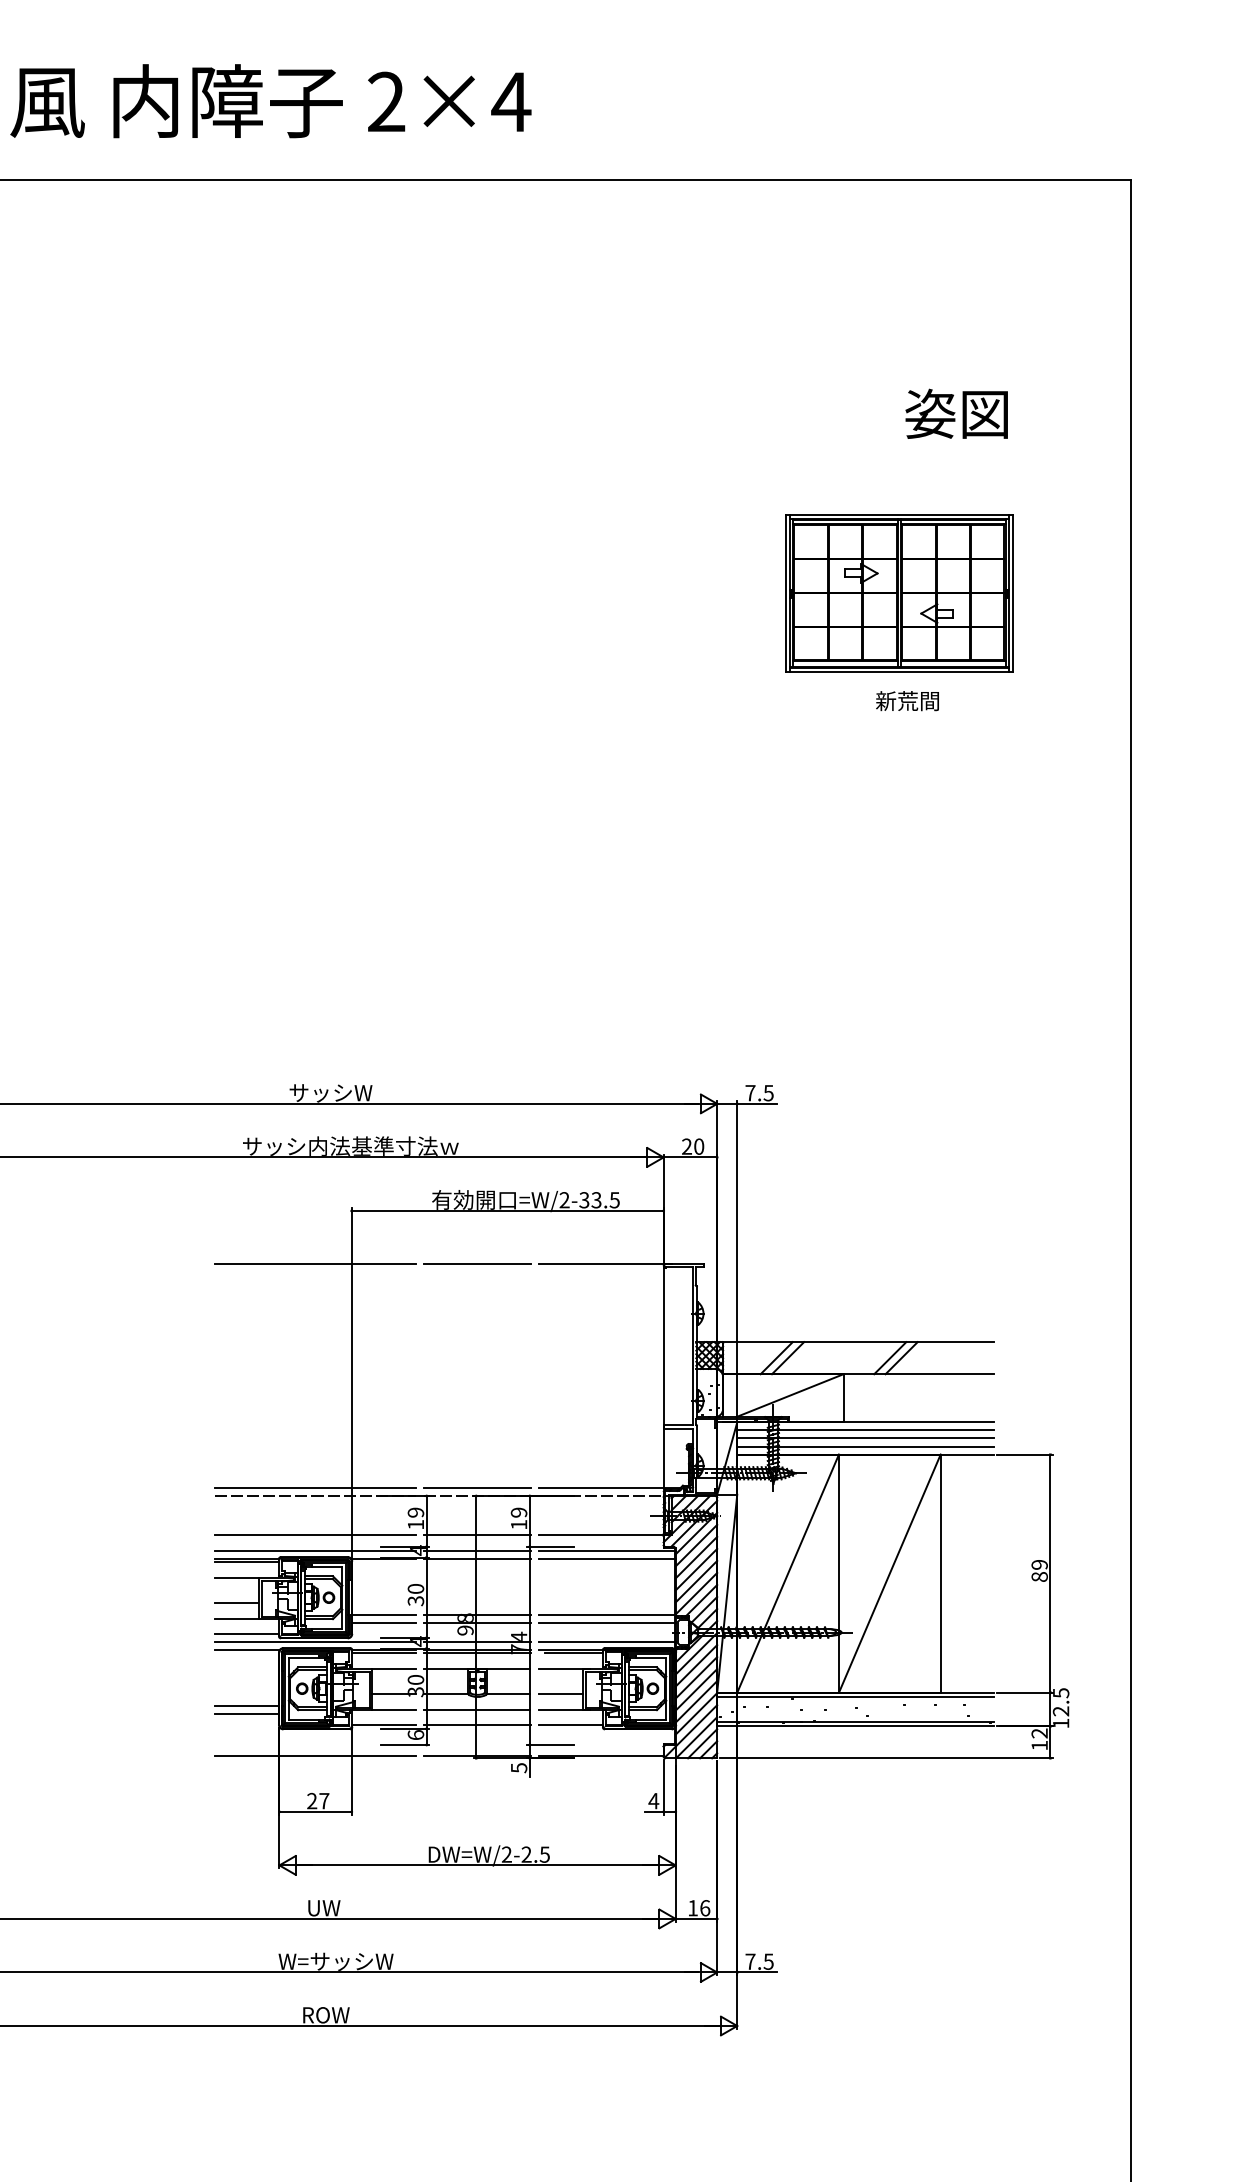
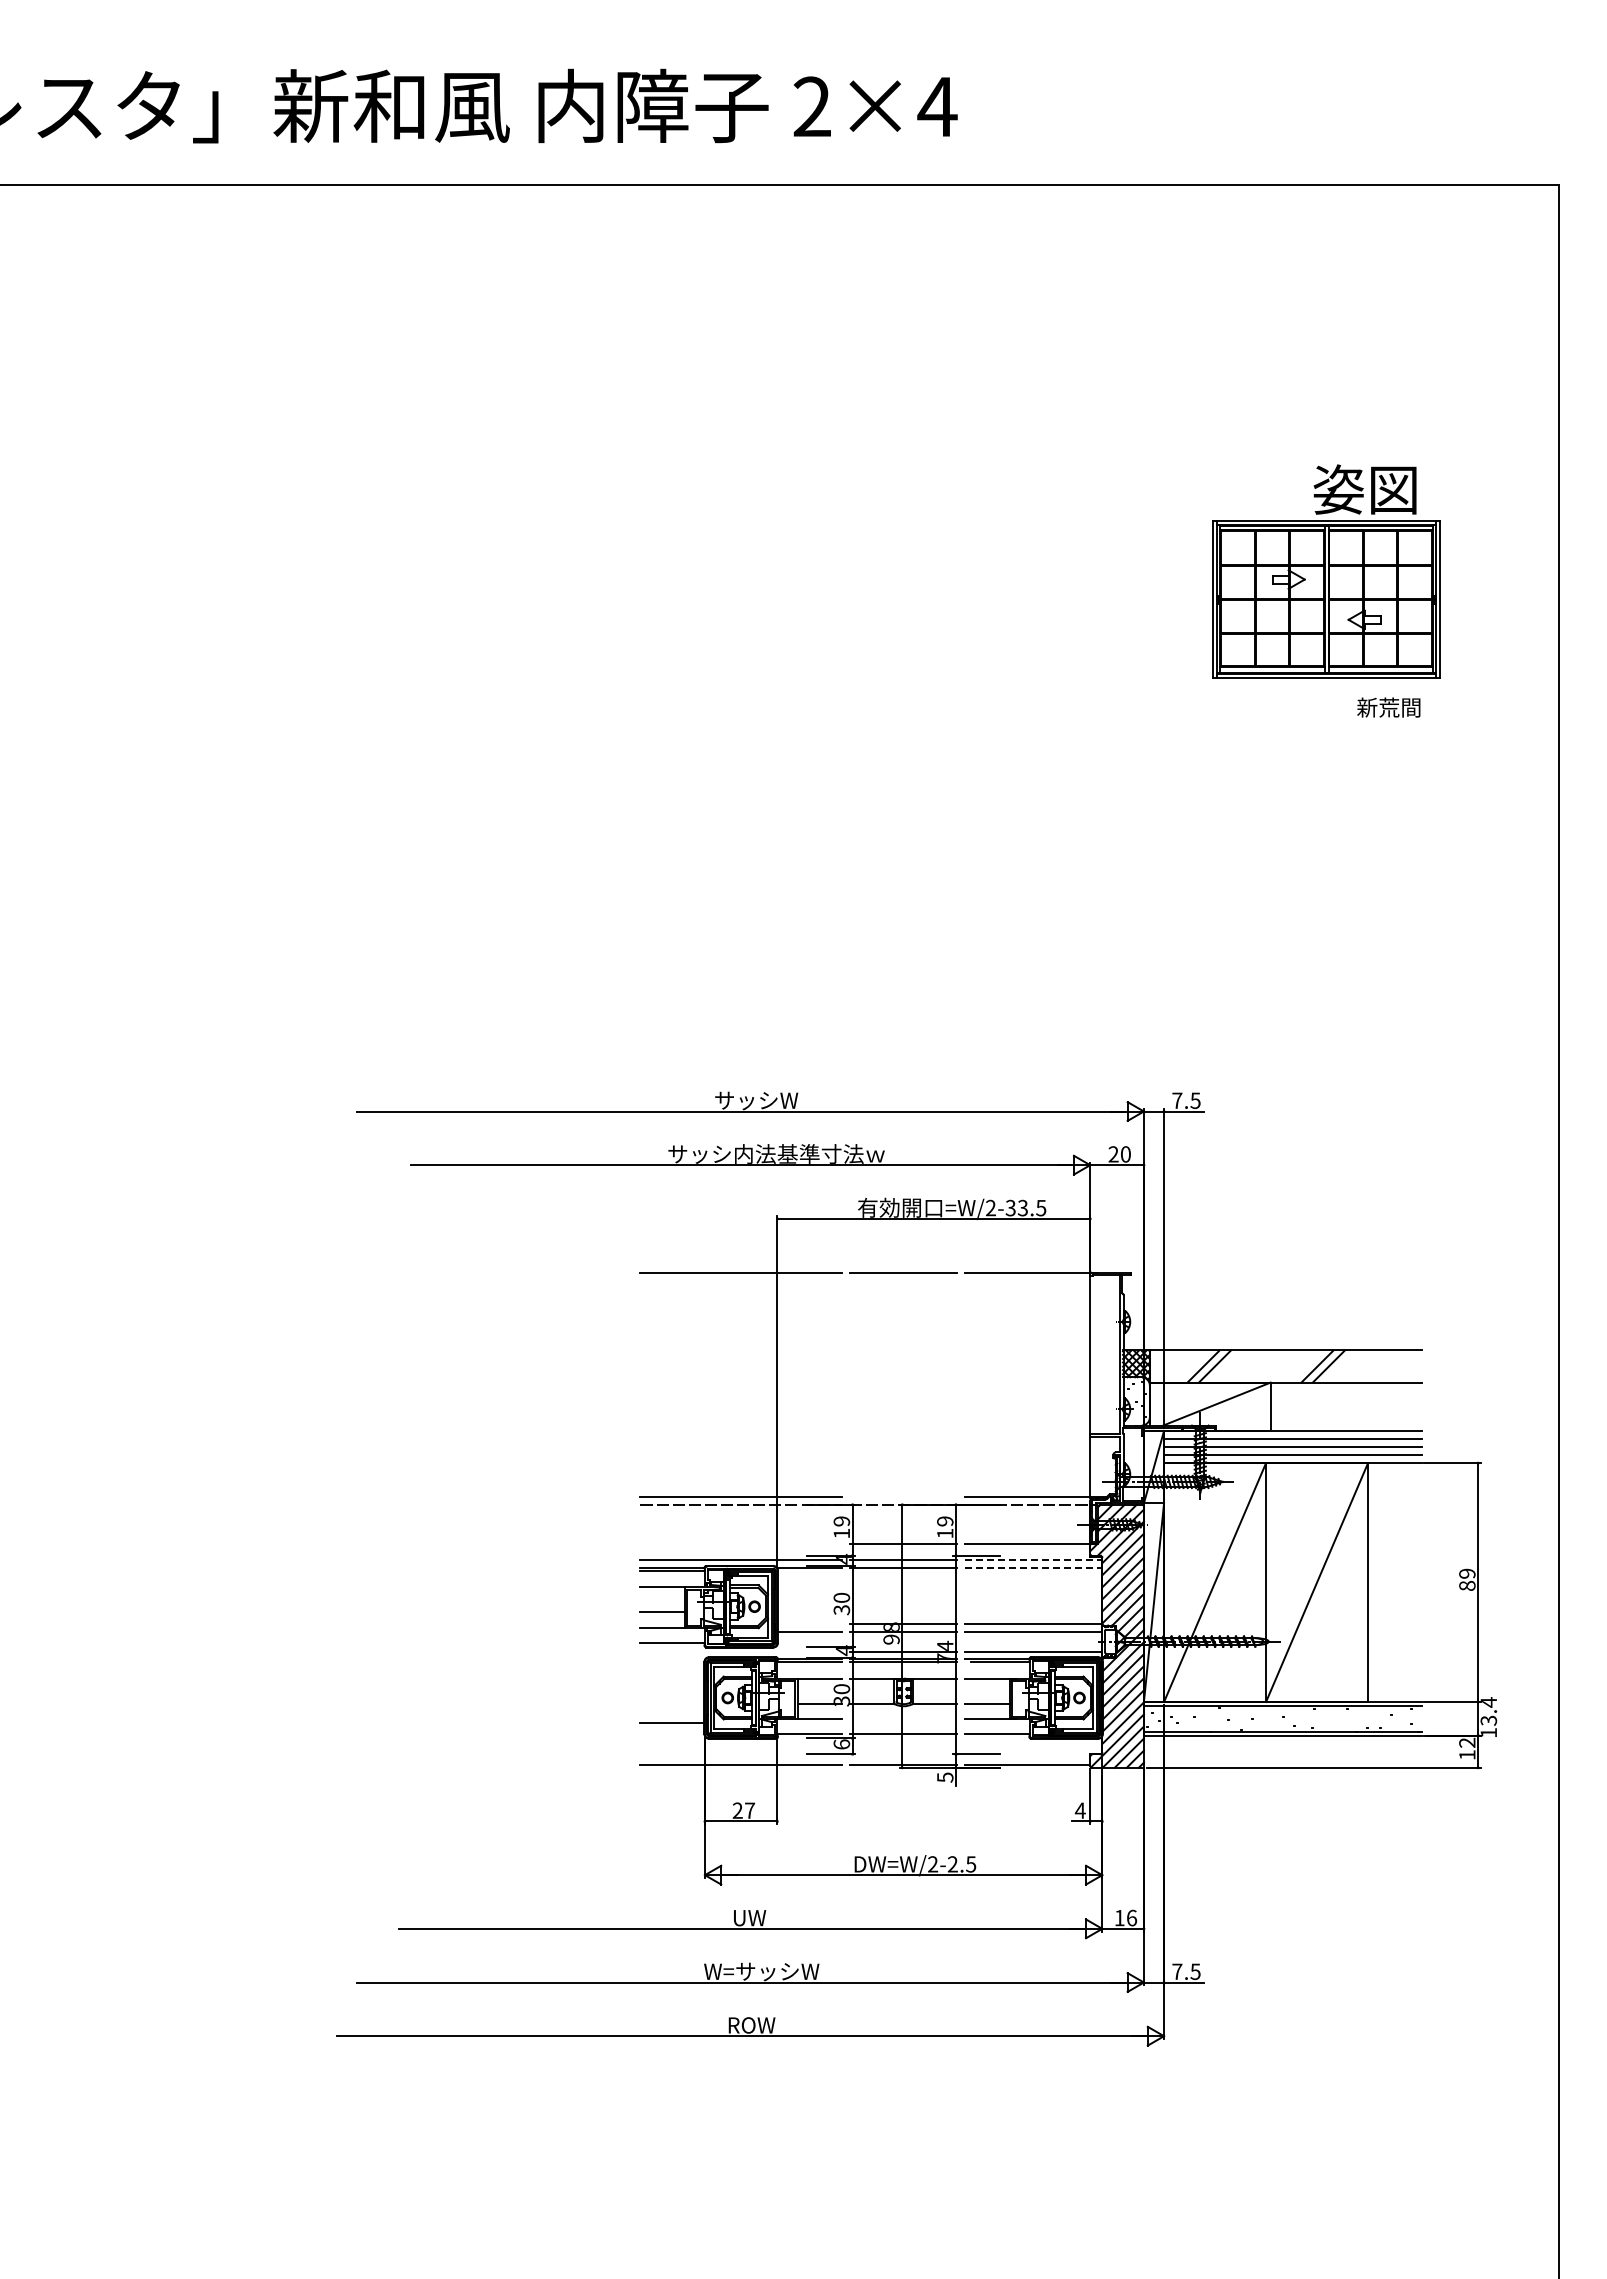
text: (956, 413) -> (1364, 489), moved
text: (907, 701) -> (1388, 707), moved
line: (477, 1487) -> (903, 1496), removed
line: (314, 1534) -> (740, 1543), removed
line: (608, 1551) -> (1034, 1560), solid -> dashed
line: (608, 1558) -> (1034, 1567), solid -> dashed
line: (383, 1615) -> (809, 1624), removed
line: (314, 1642) -> (740, 1651), removed
line: (247, 1650) -> (672, 1659), removed
text: (1060, 1702) -> (1488, 1711), 12.5 -> 13.4
line: (247, 1706) -> (672, 1715), removed
line: (477, 1710) -> (903, 1719), removed

